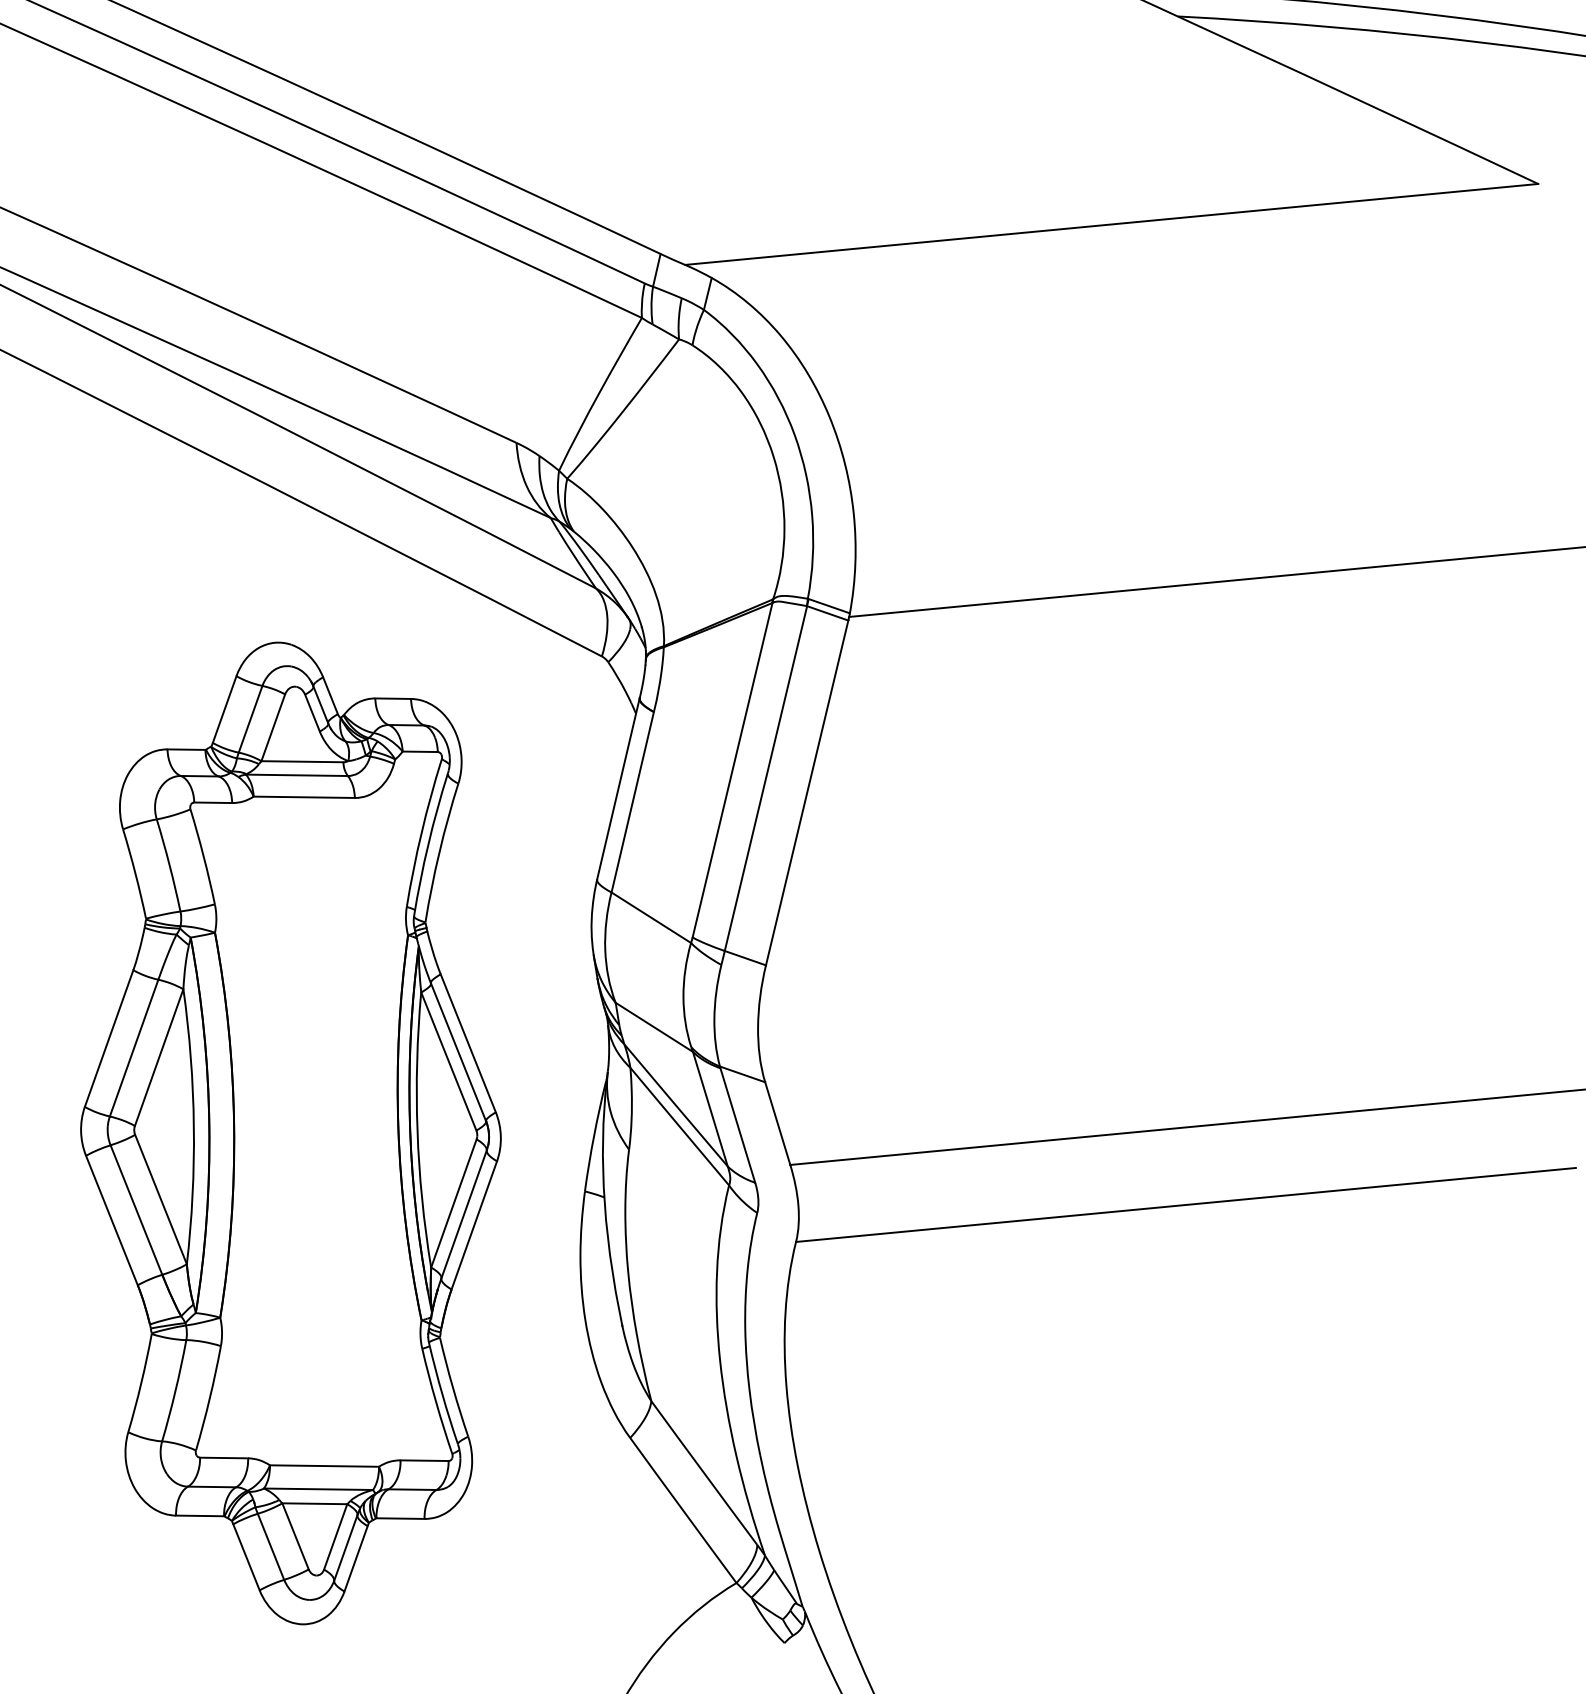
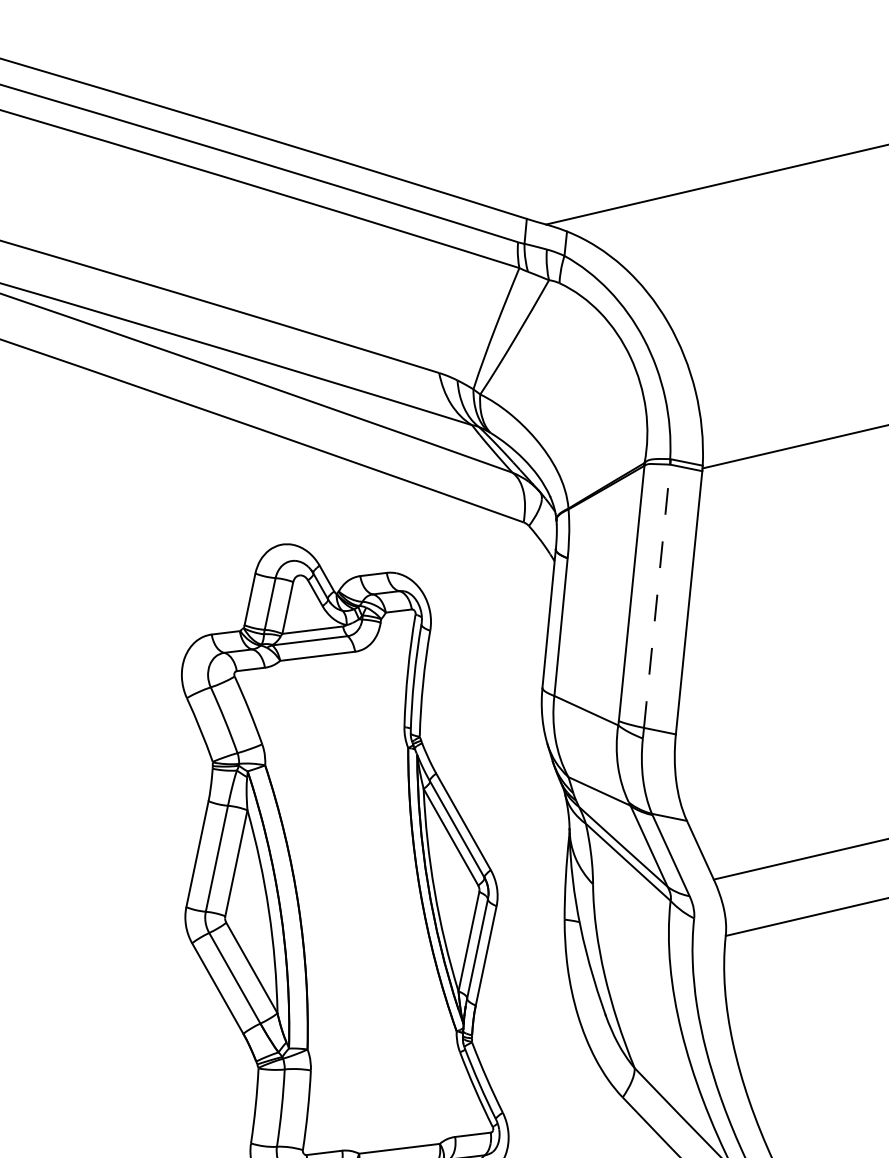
line: (766, 778) -> (657, 596), solid -> dashed

